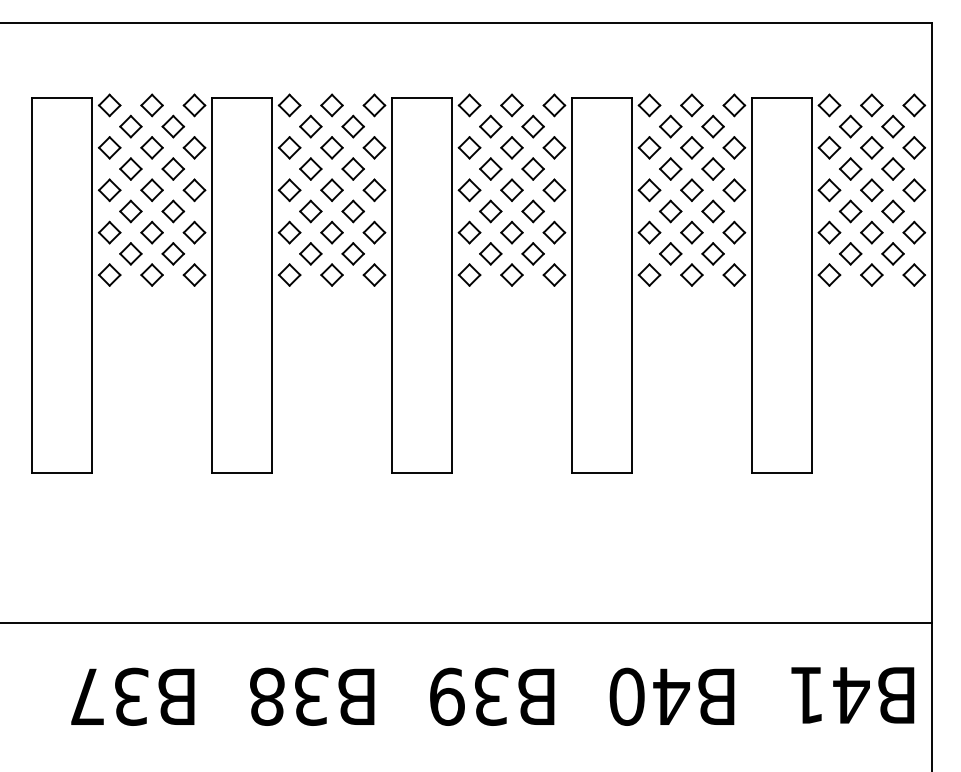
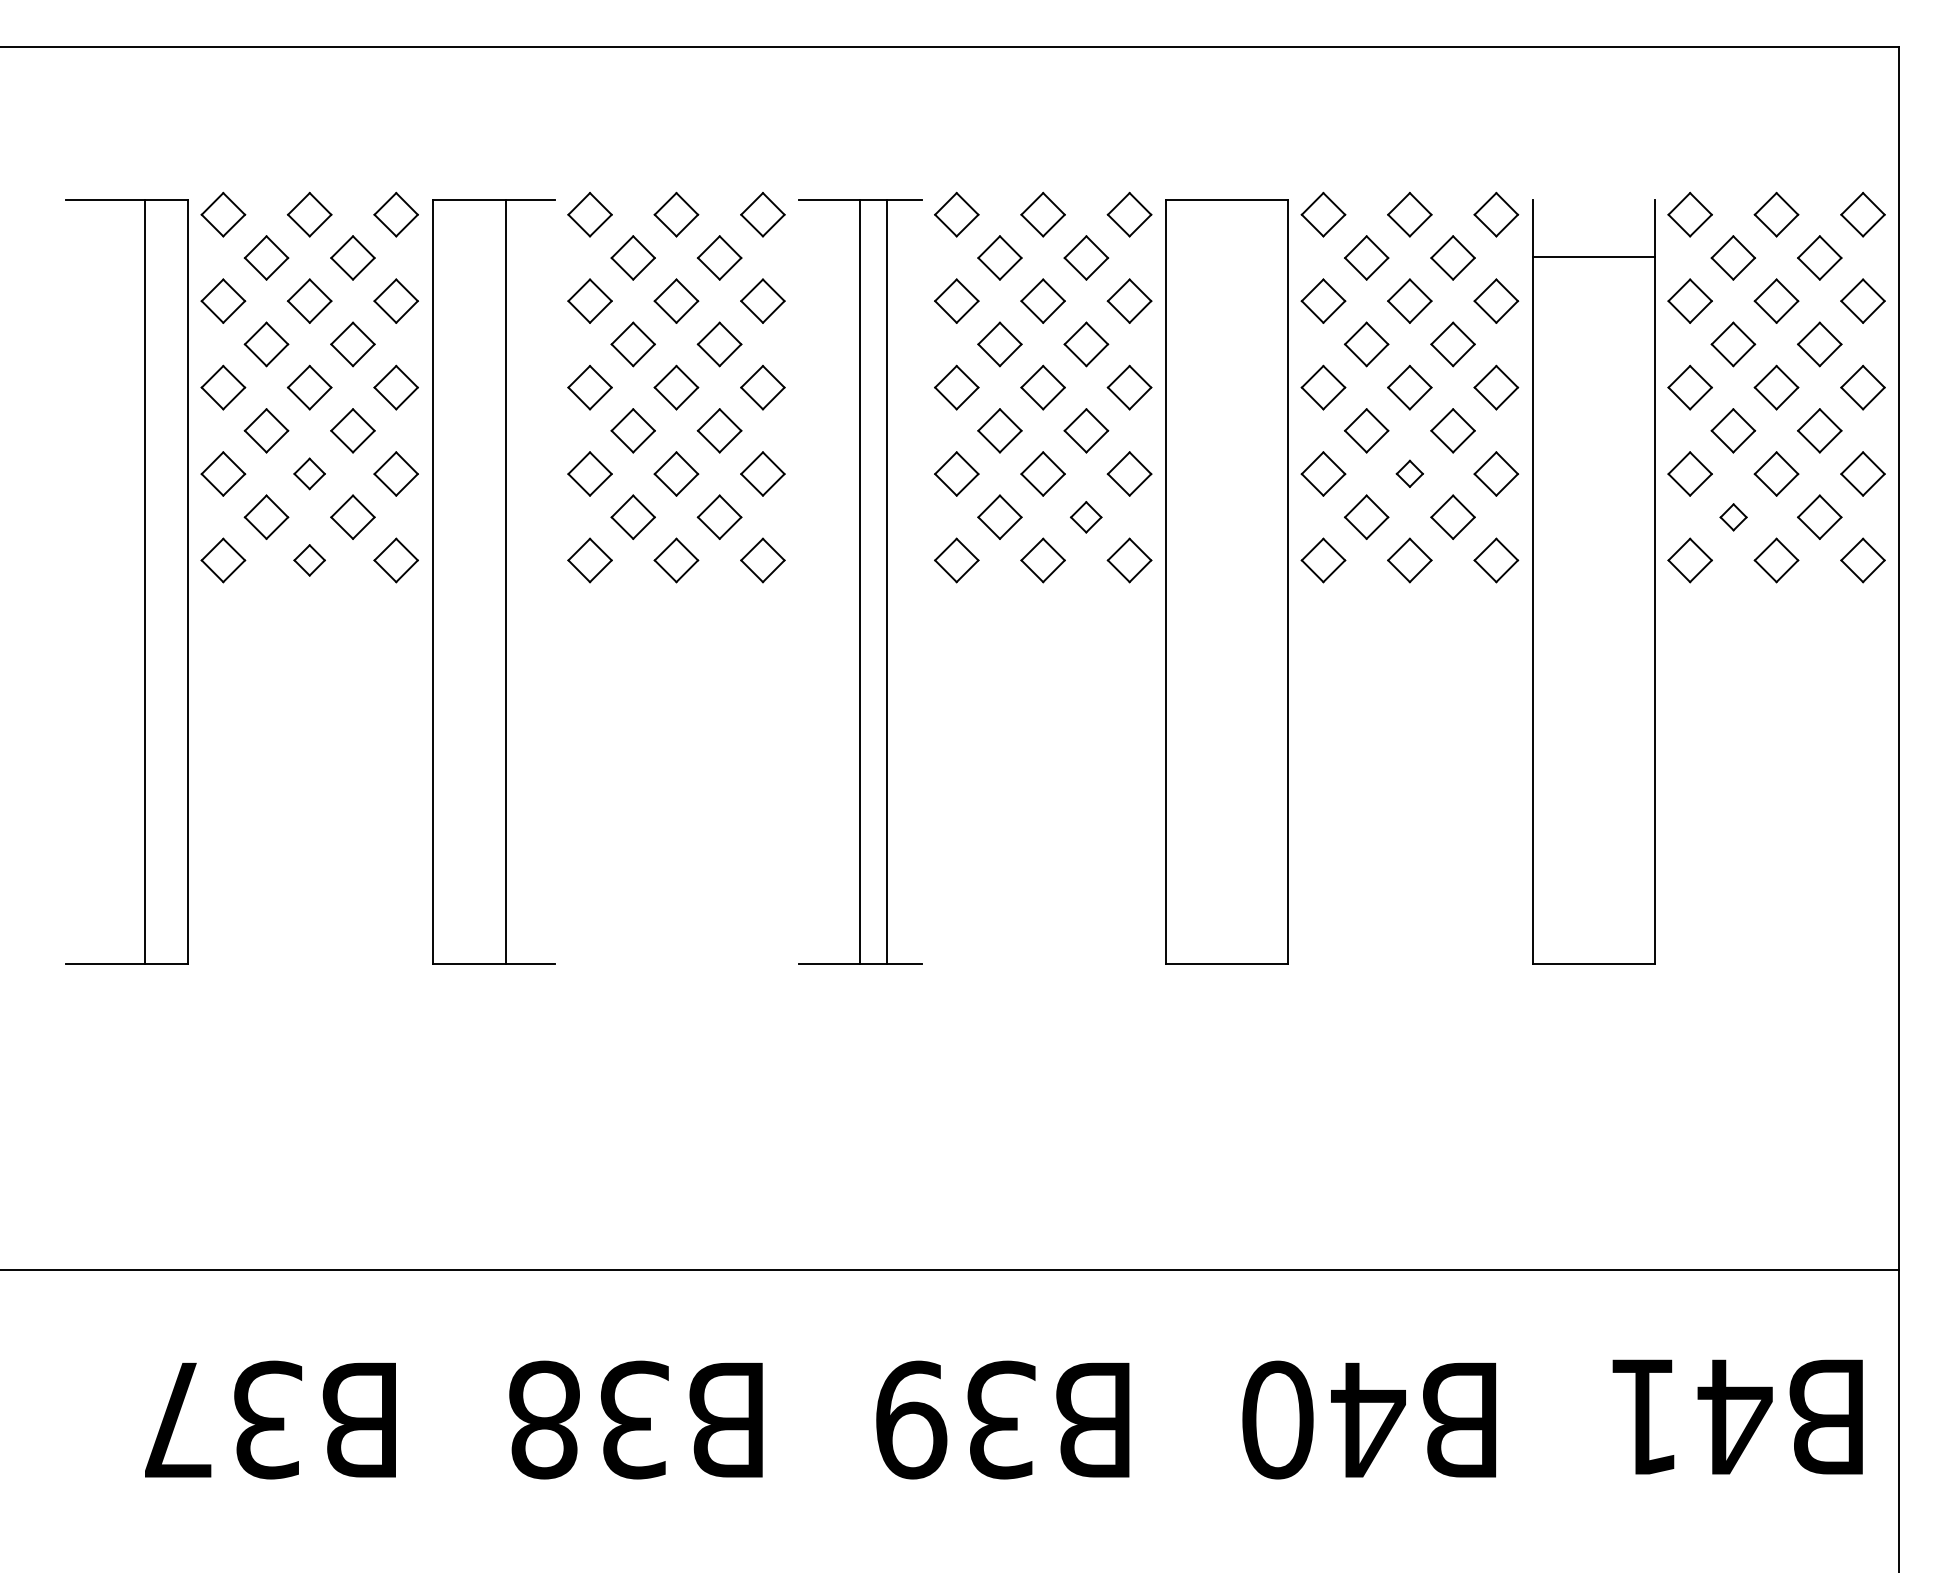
line: (782, 98) -> (1594, 257), moved
part: (151, 232) -> (308, 473), size x0.7
part: (691, 232) -> (1408, 473), size x0.6
part: (532, 253) -> (1084, 516), size x0.7
part: (850, 253) -> (1733, 516), size x0.6
part: (151, 274) -> (308, 559), size x0.7
line: (32, 285) -> (145, 581), moved
line: (272, 285) -> (506, 581), moved
line: (392, 285) -> (887, 581), moved
line: (452, 285) -> (860, 581), moved

